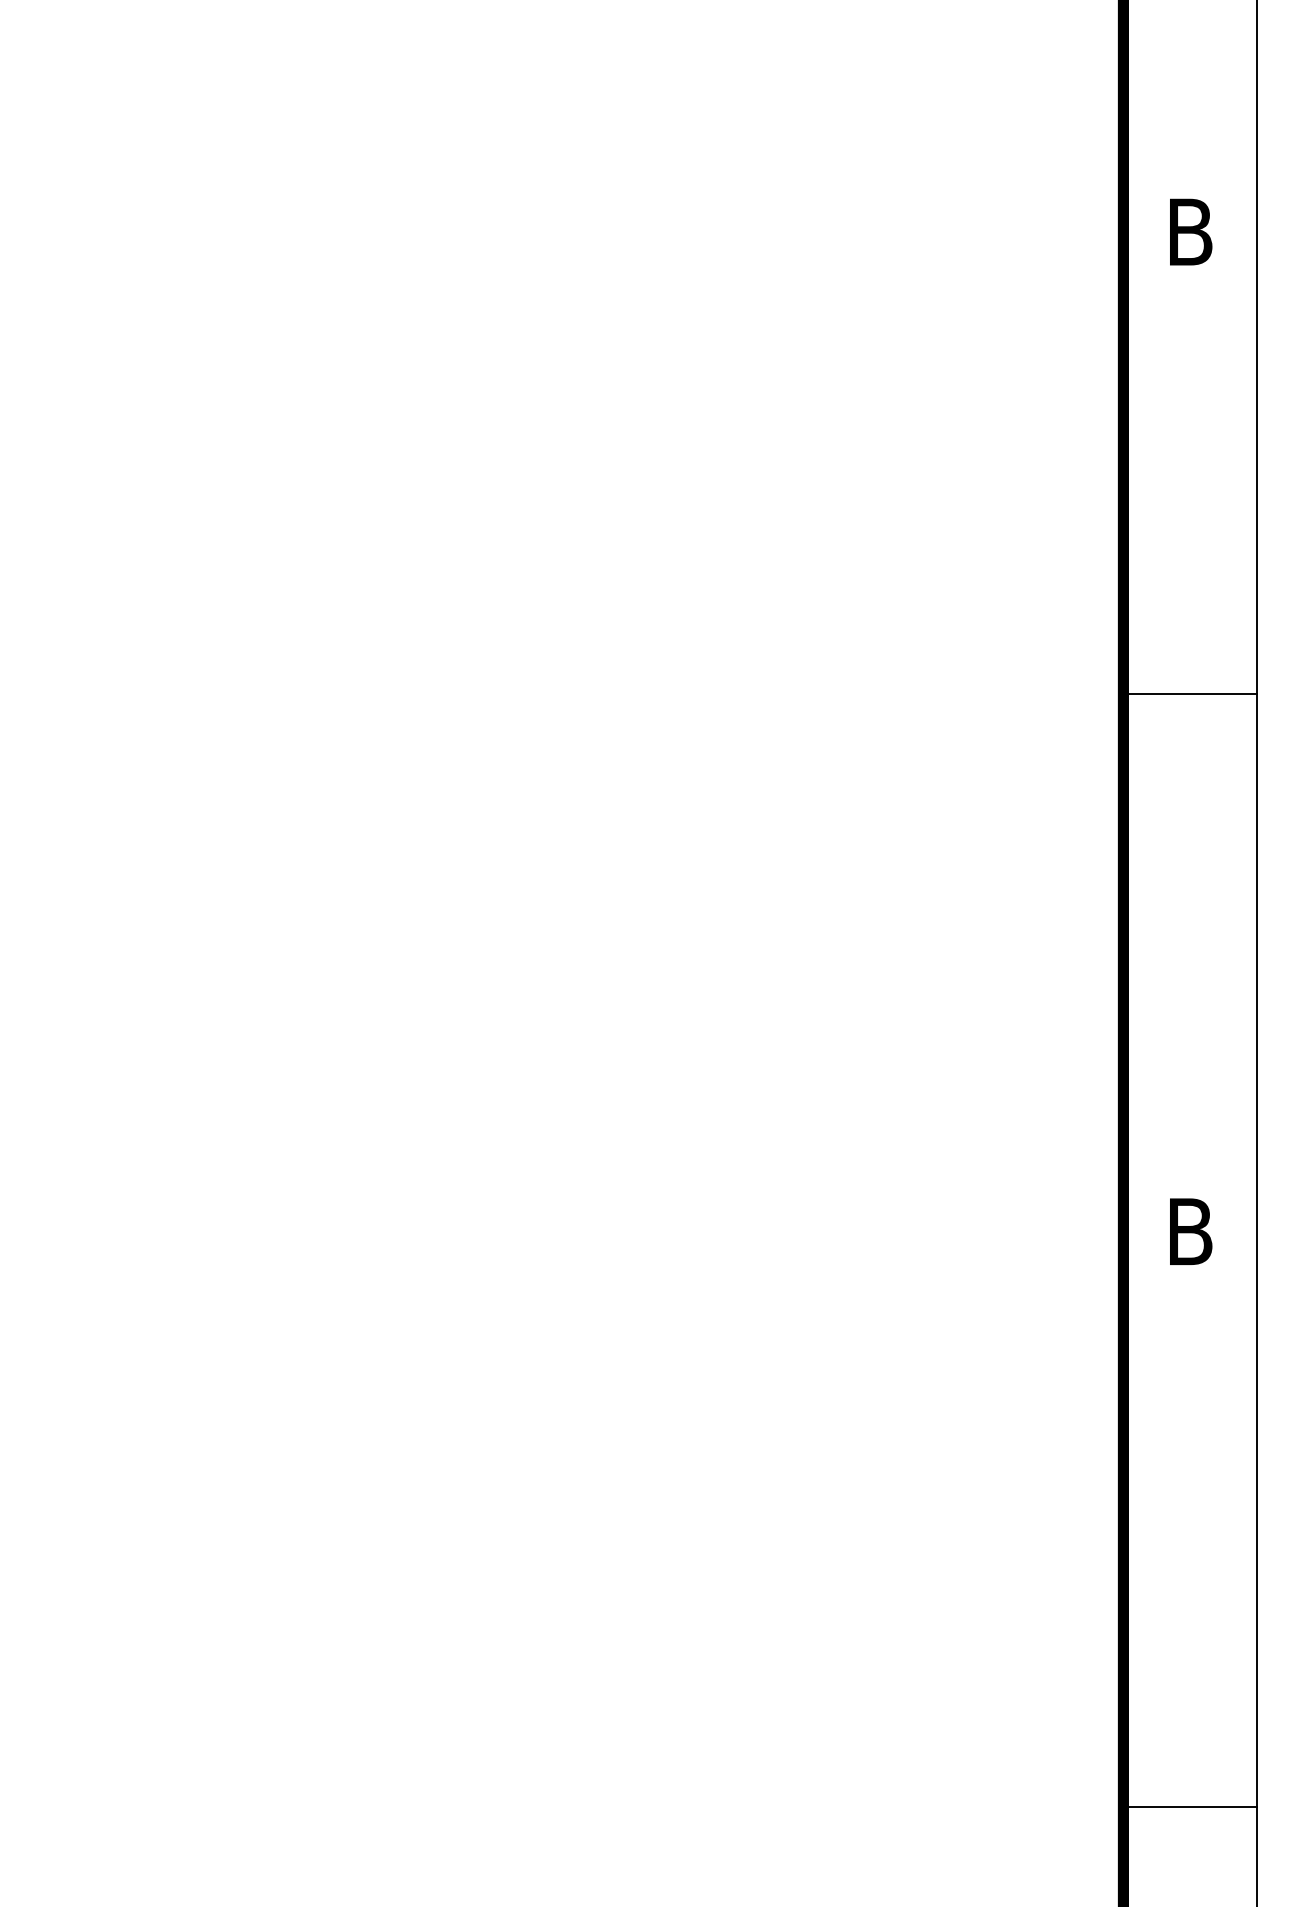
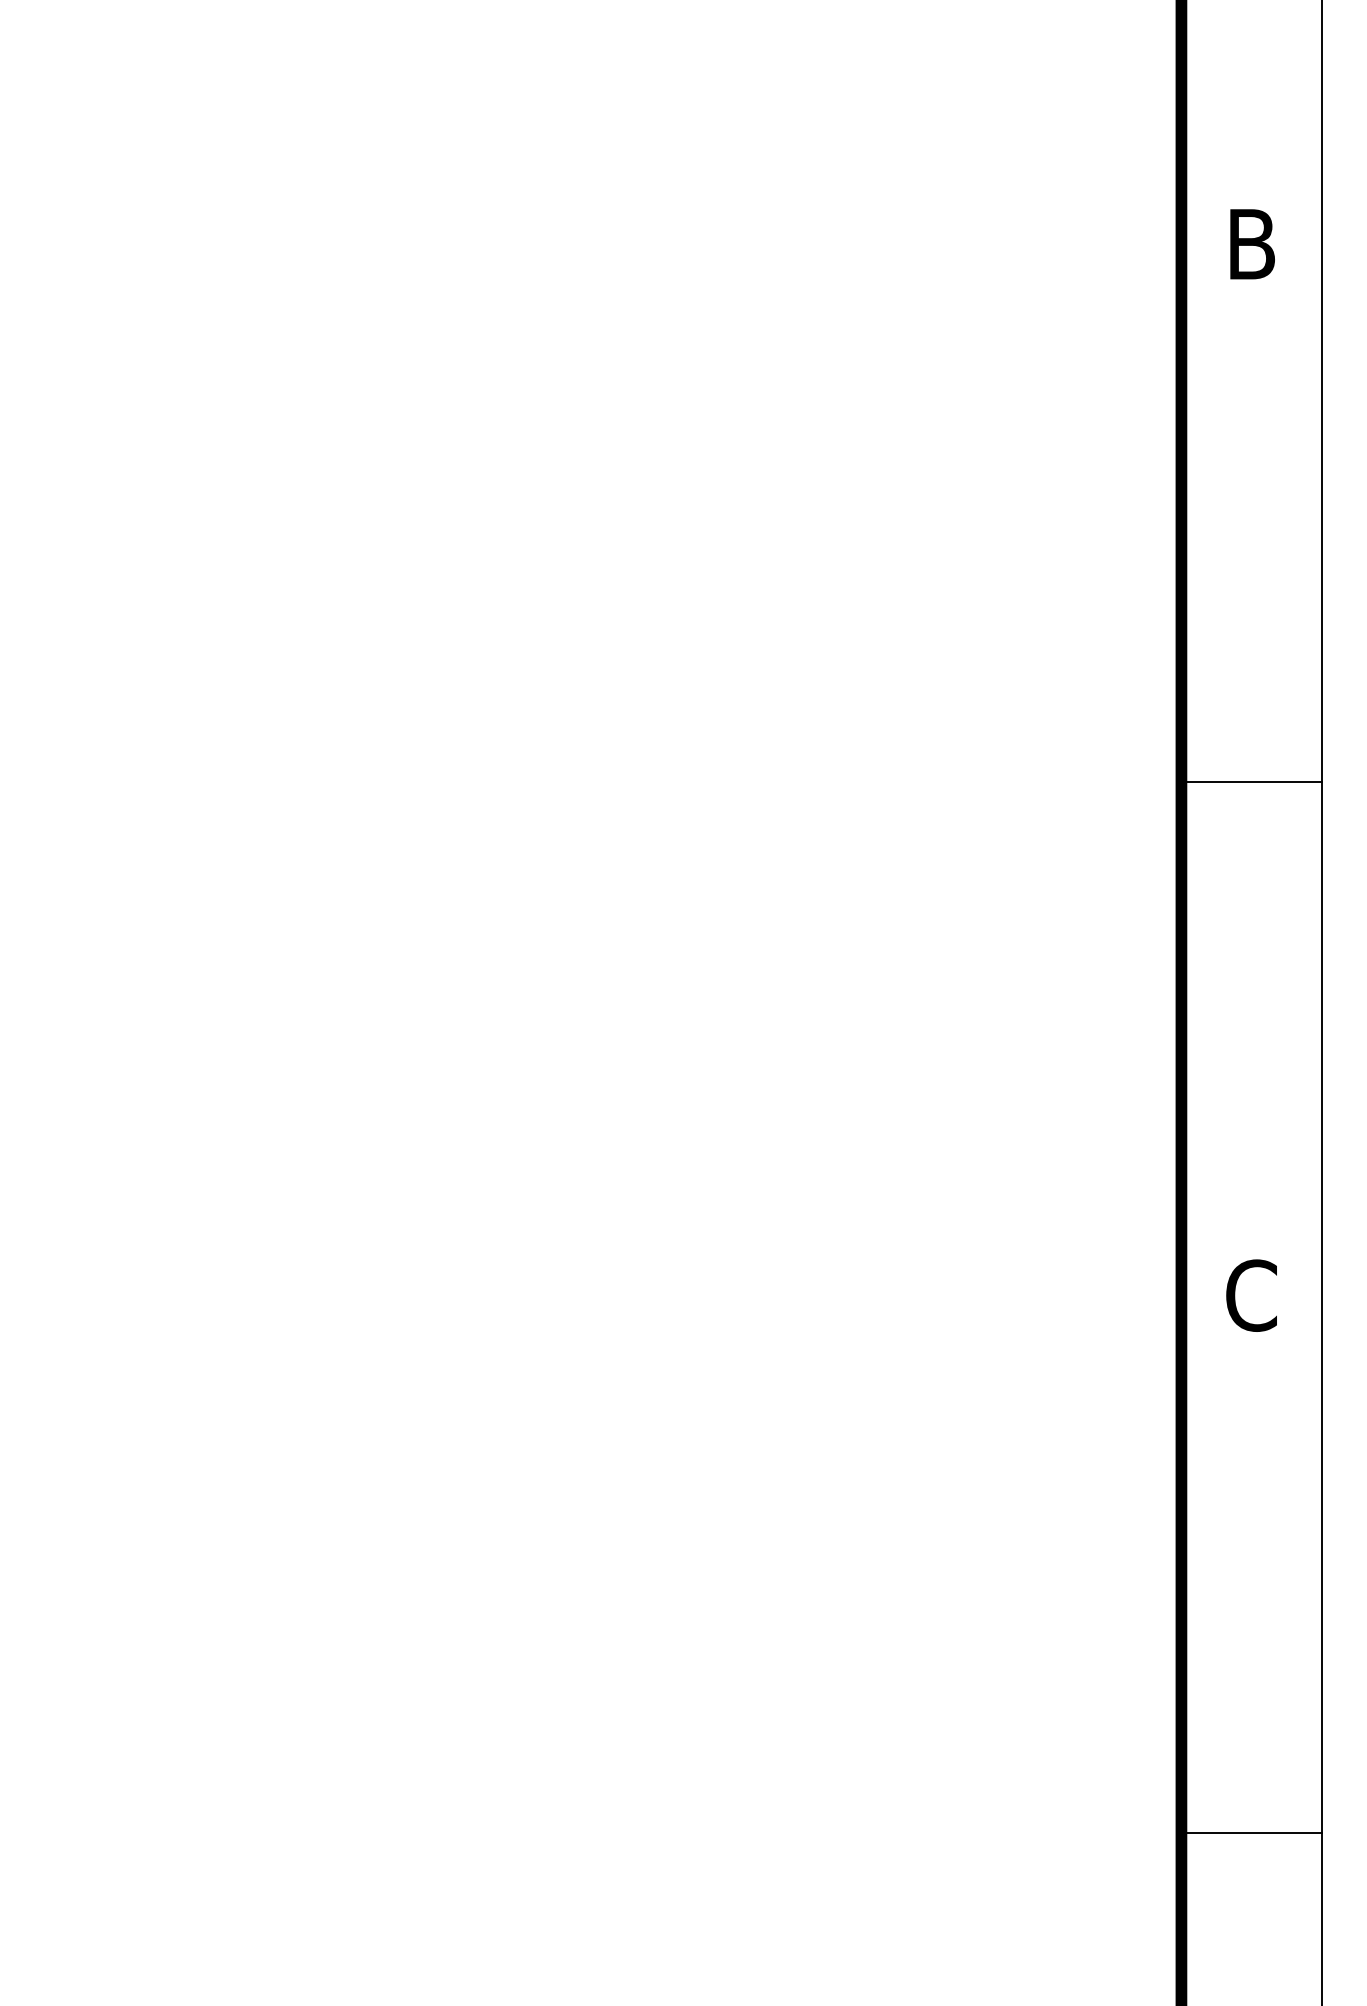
line: (1190, 693) -> (1251, 781), moved
text: (1190, 1231) -> (1251, 1295), B -> C
line: (1190, 1807) -> (1251, 1833), moved

